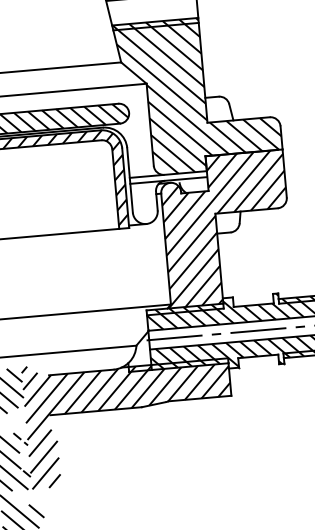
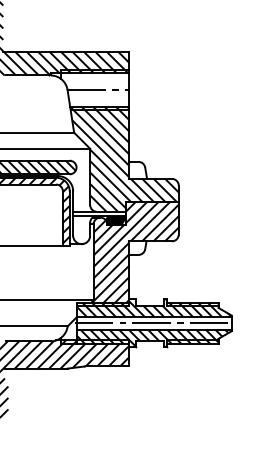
fill: (192, 185) -> (115, 220), added

